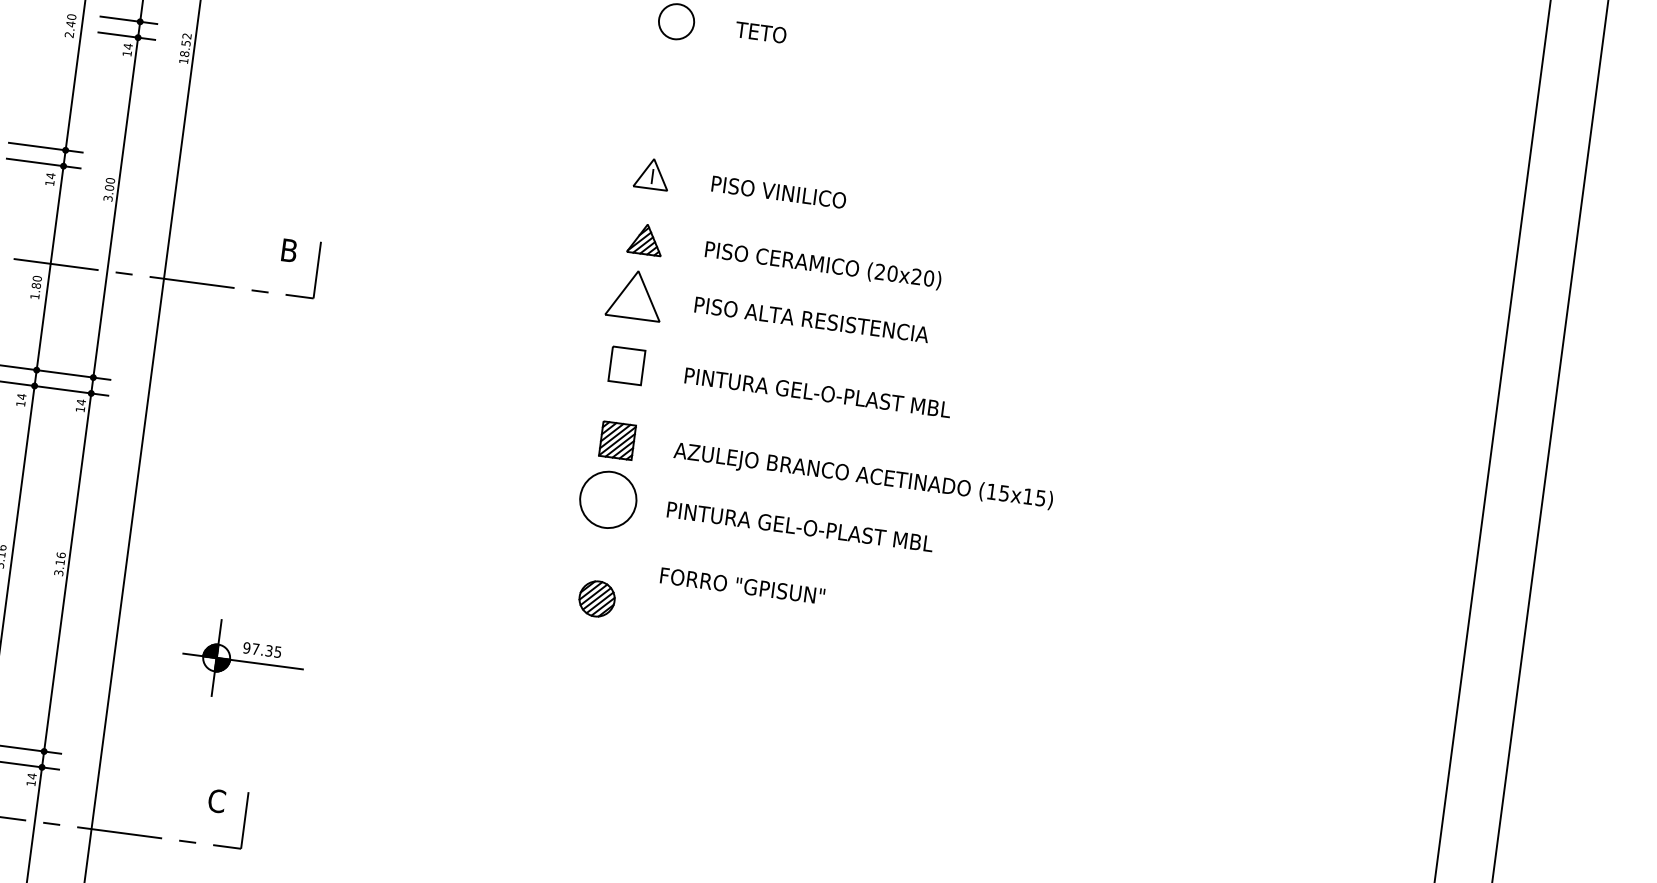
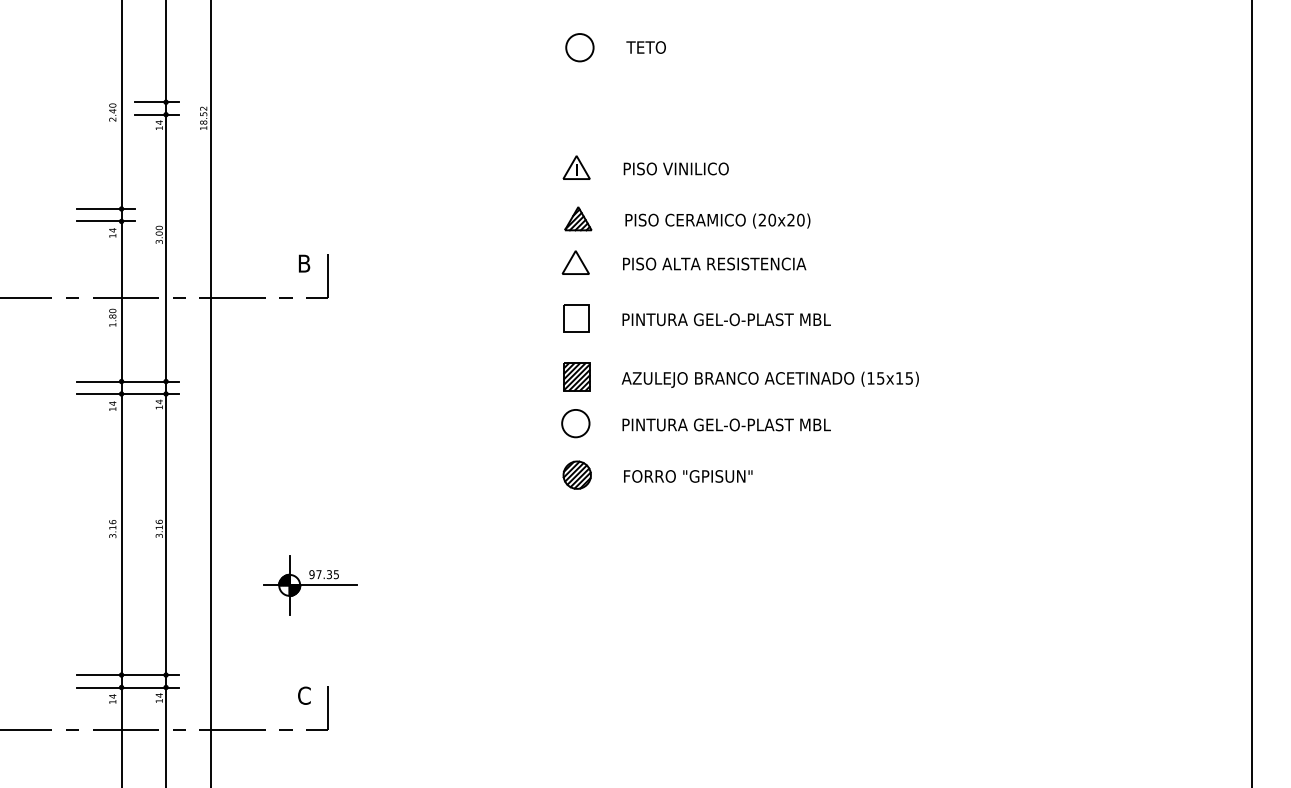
part: (634, 294) -> (575, 262), size x0.62
circle: (607, 499) -> (575, 423), size x0.62
part: (596, 597) -> (576, 474), moved

